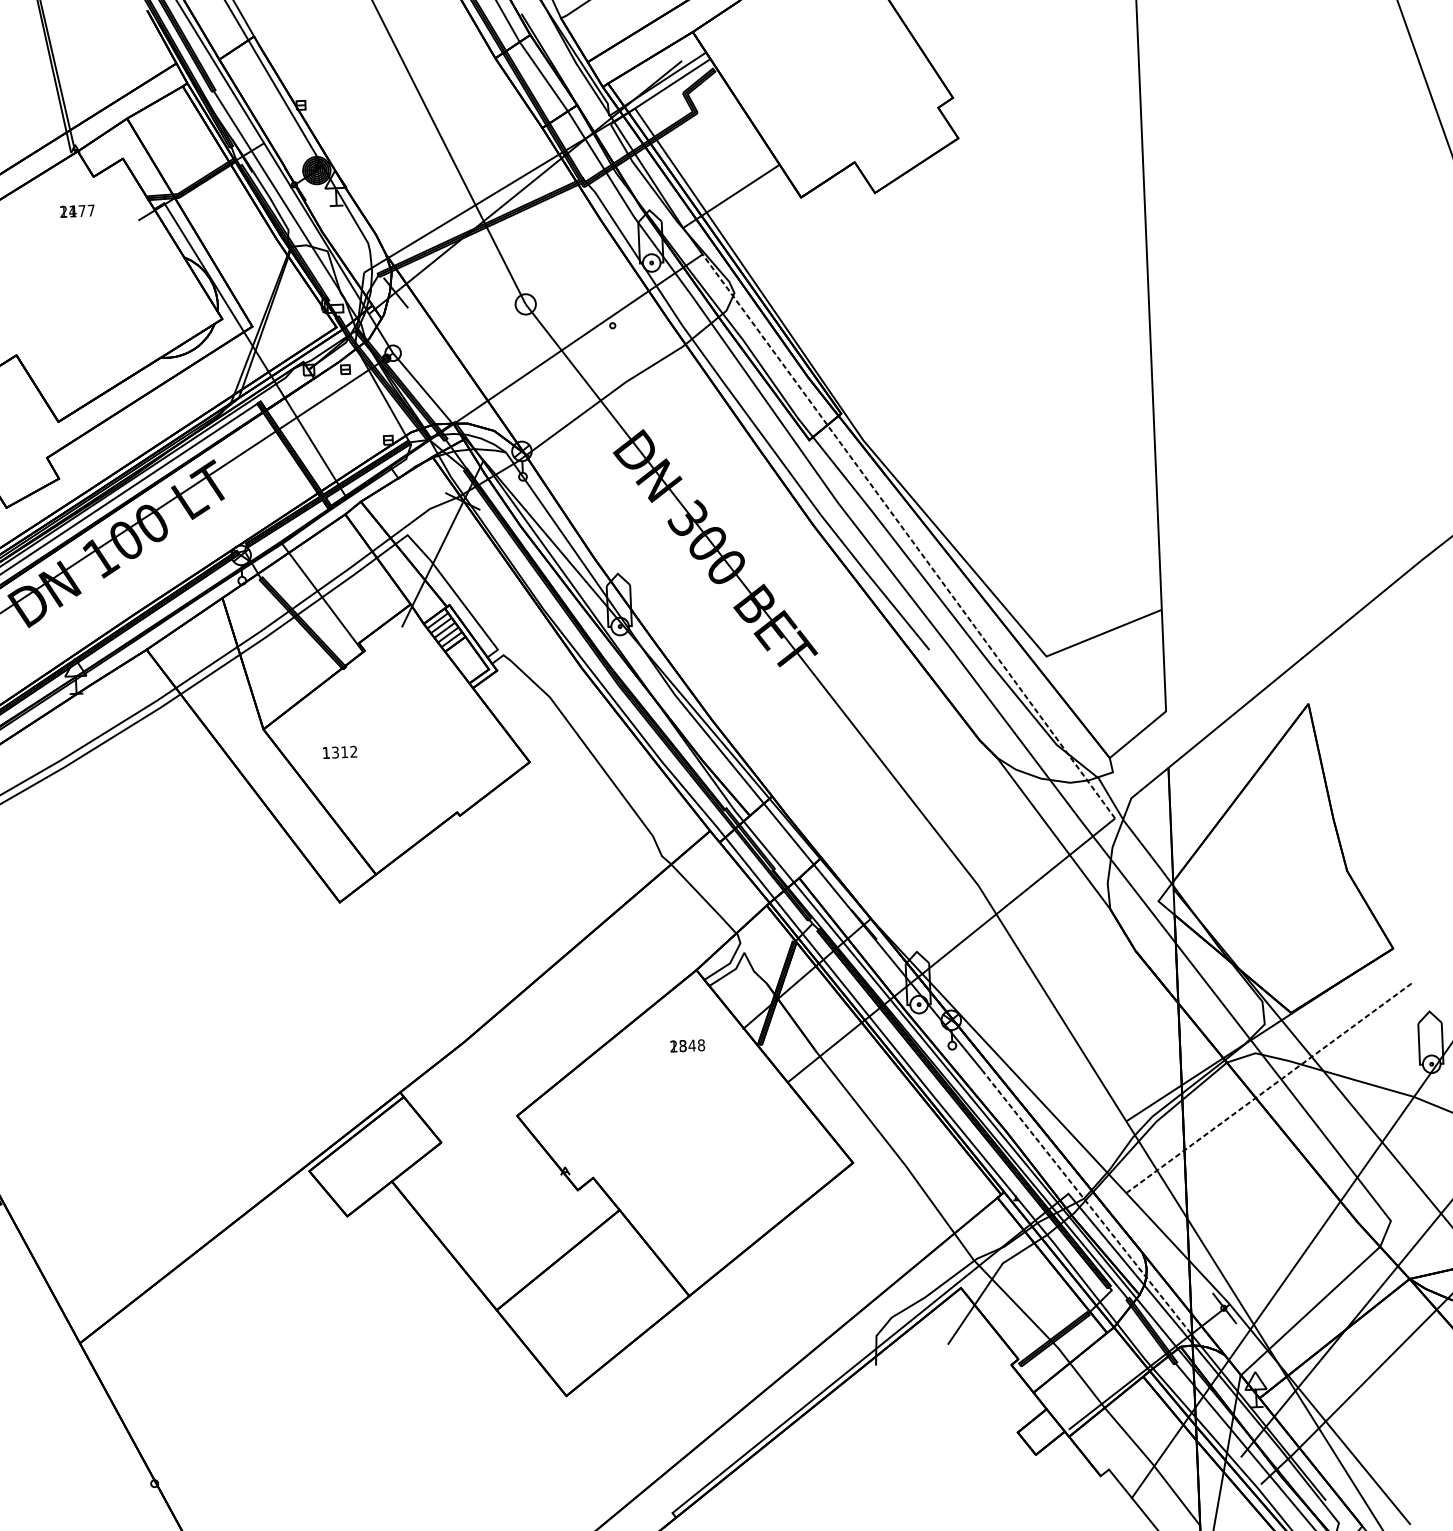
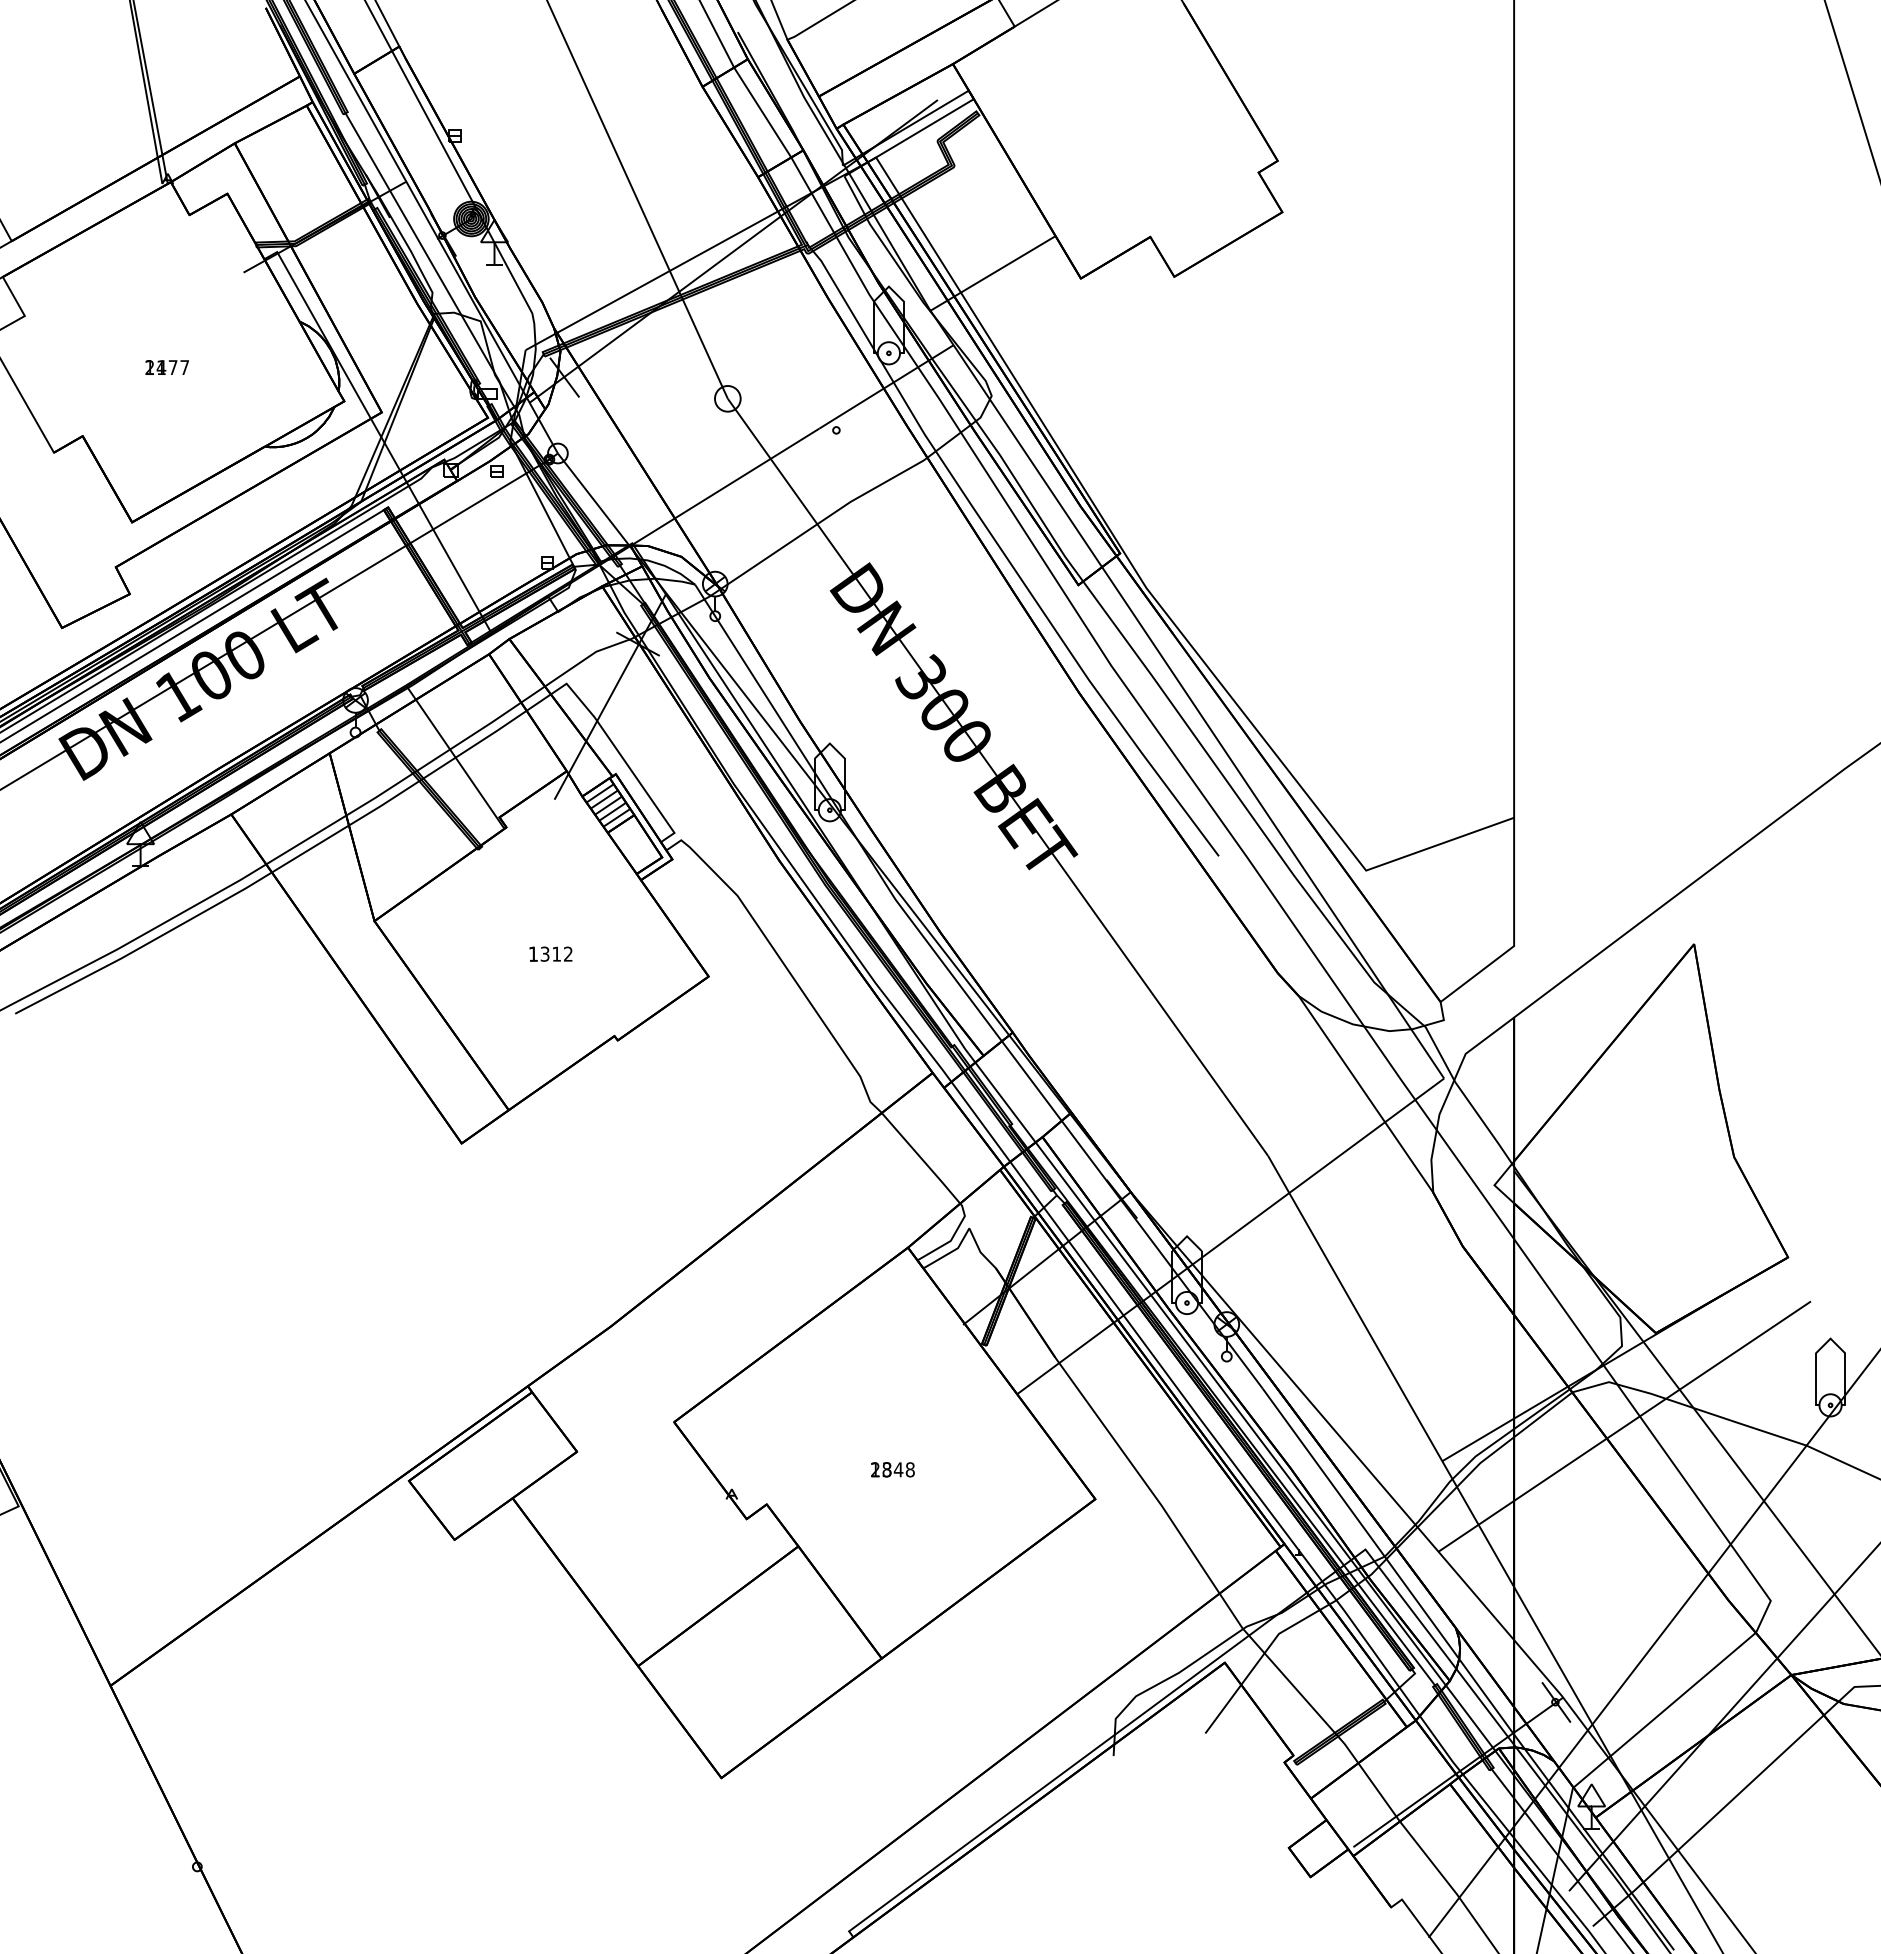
text: (76, 211) -> (166, 367), moved
line: (908, 536) -> (1198, 711), dashed -> solid
text: (339, 751) -> (550, 953), moved
text: (687, 1045) -> (892, 1469), moved
line: (1270, 1087) -> (1625, 1426), dashed -> solid
line: (1087, 1202) -> (1388, 1561), dashed -> solid

